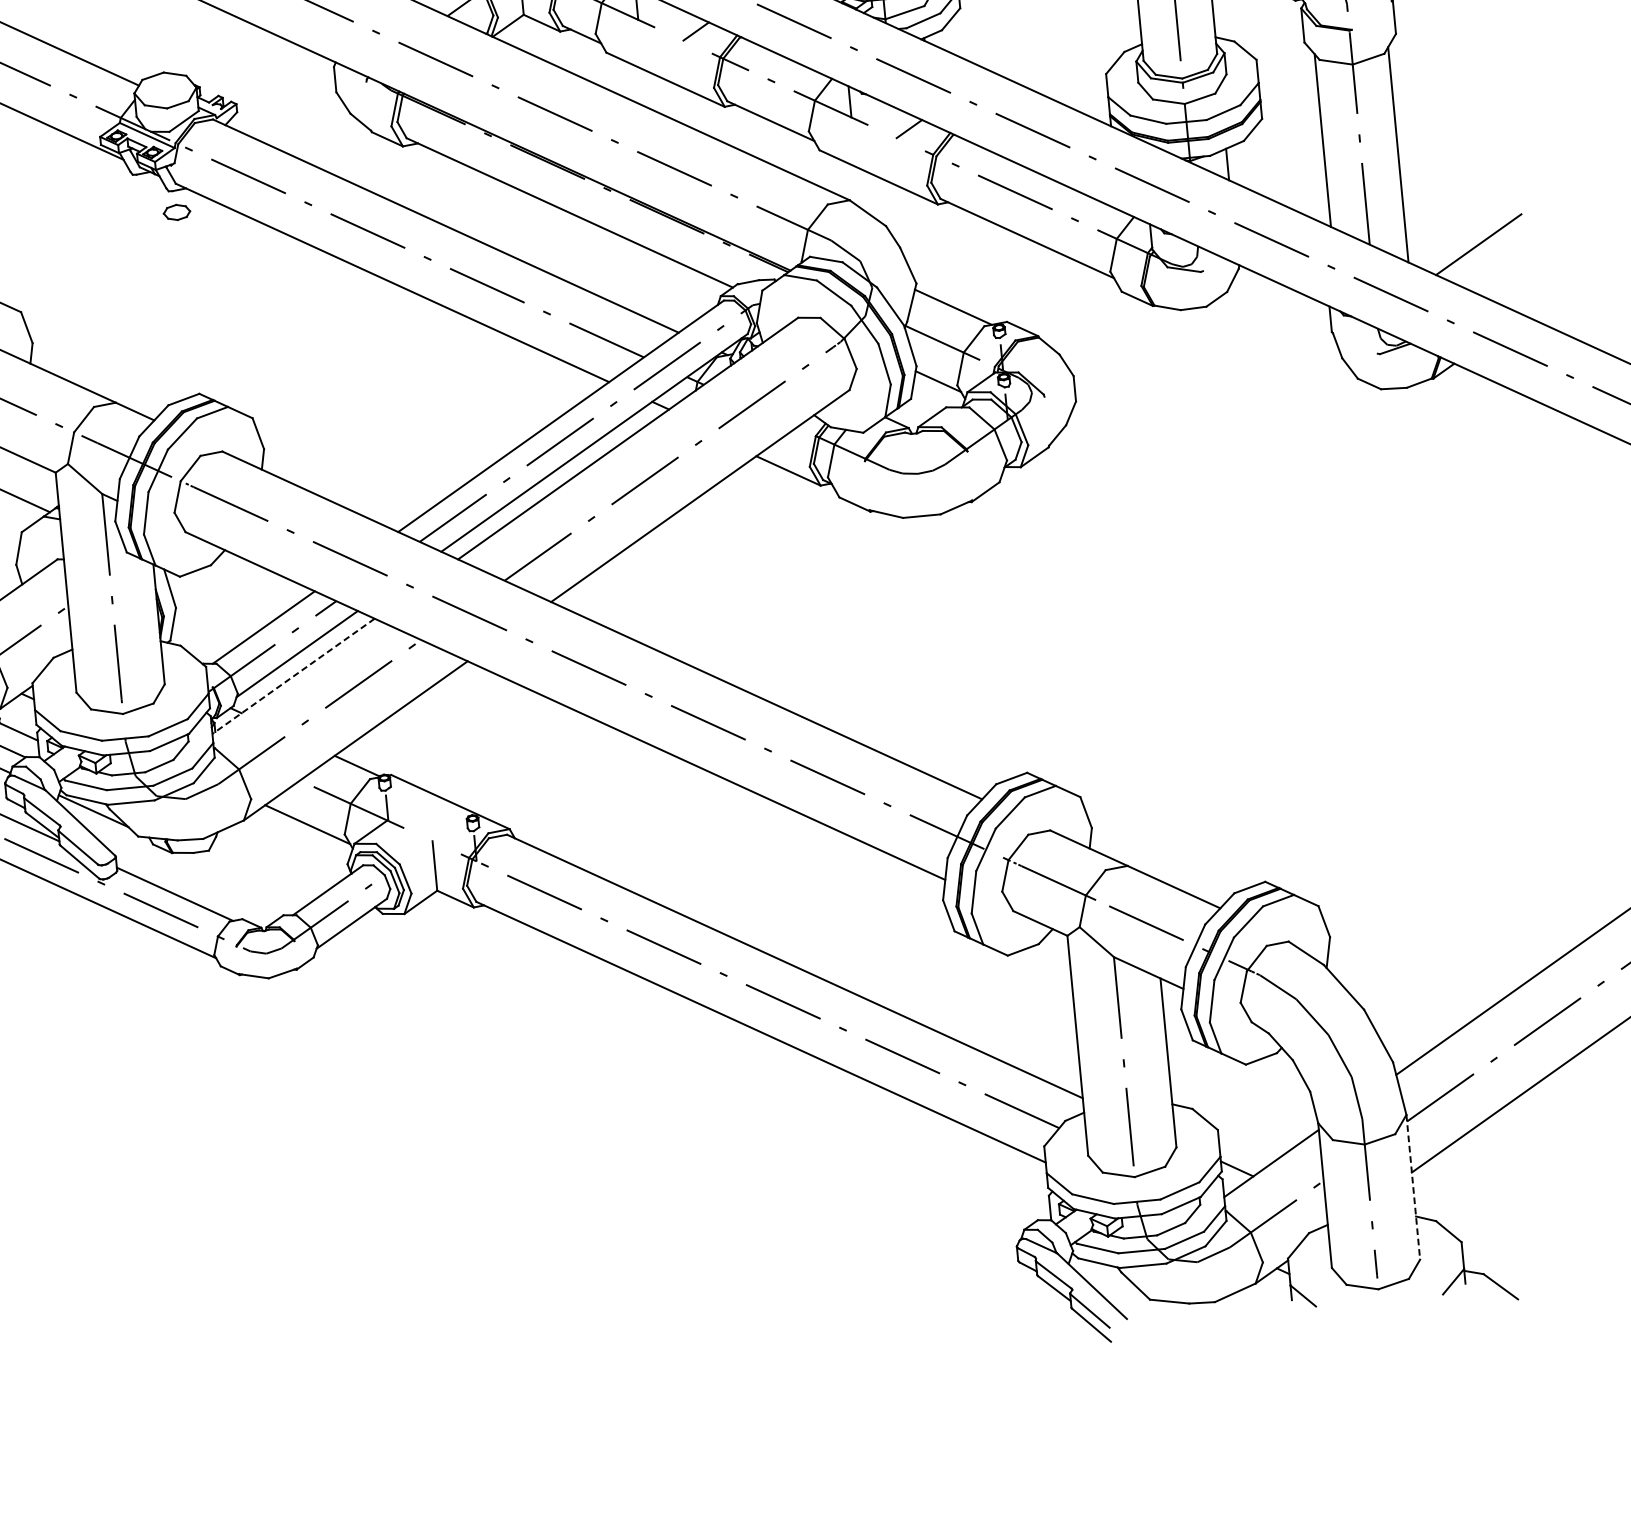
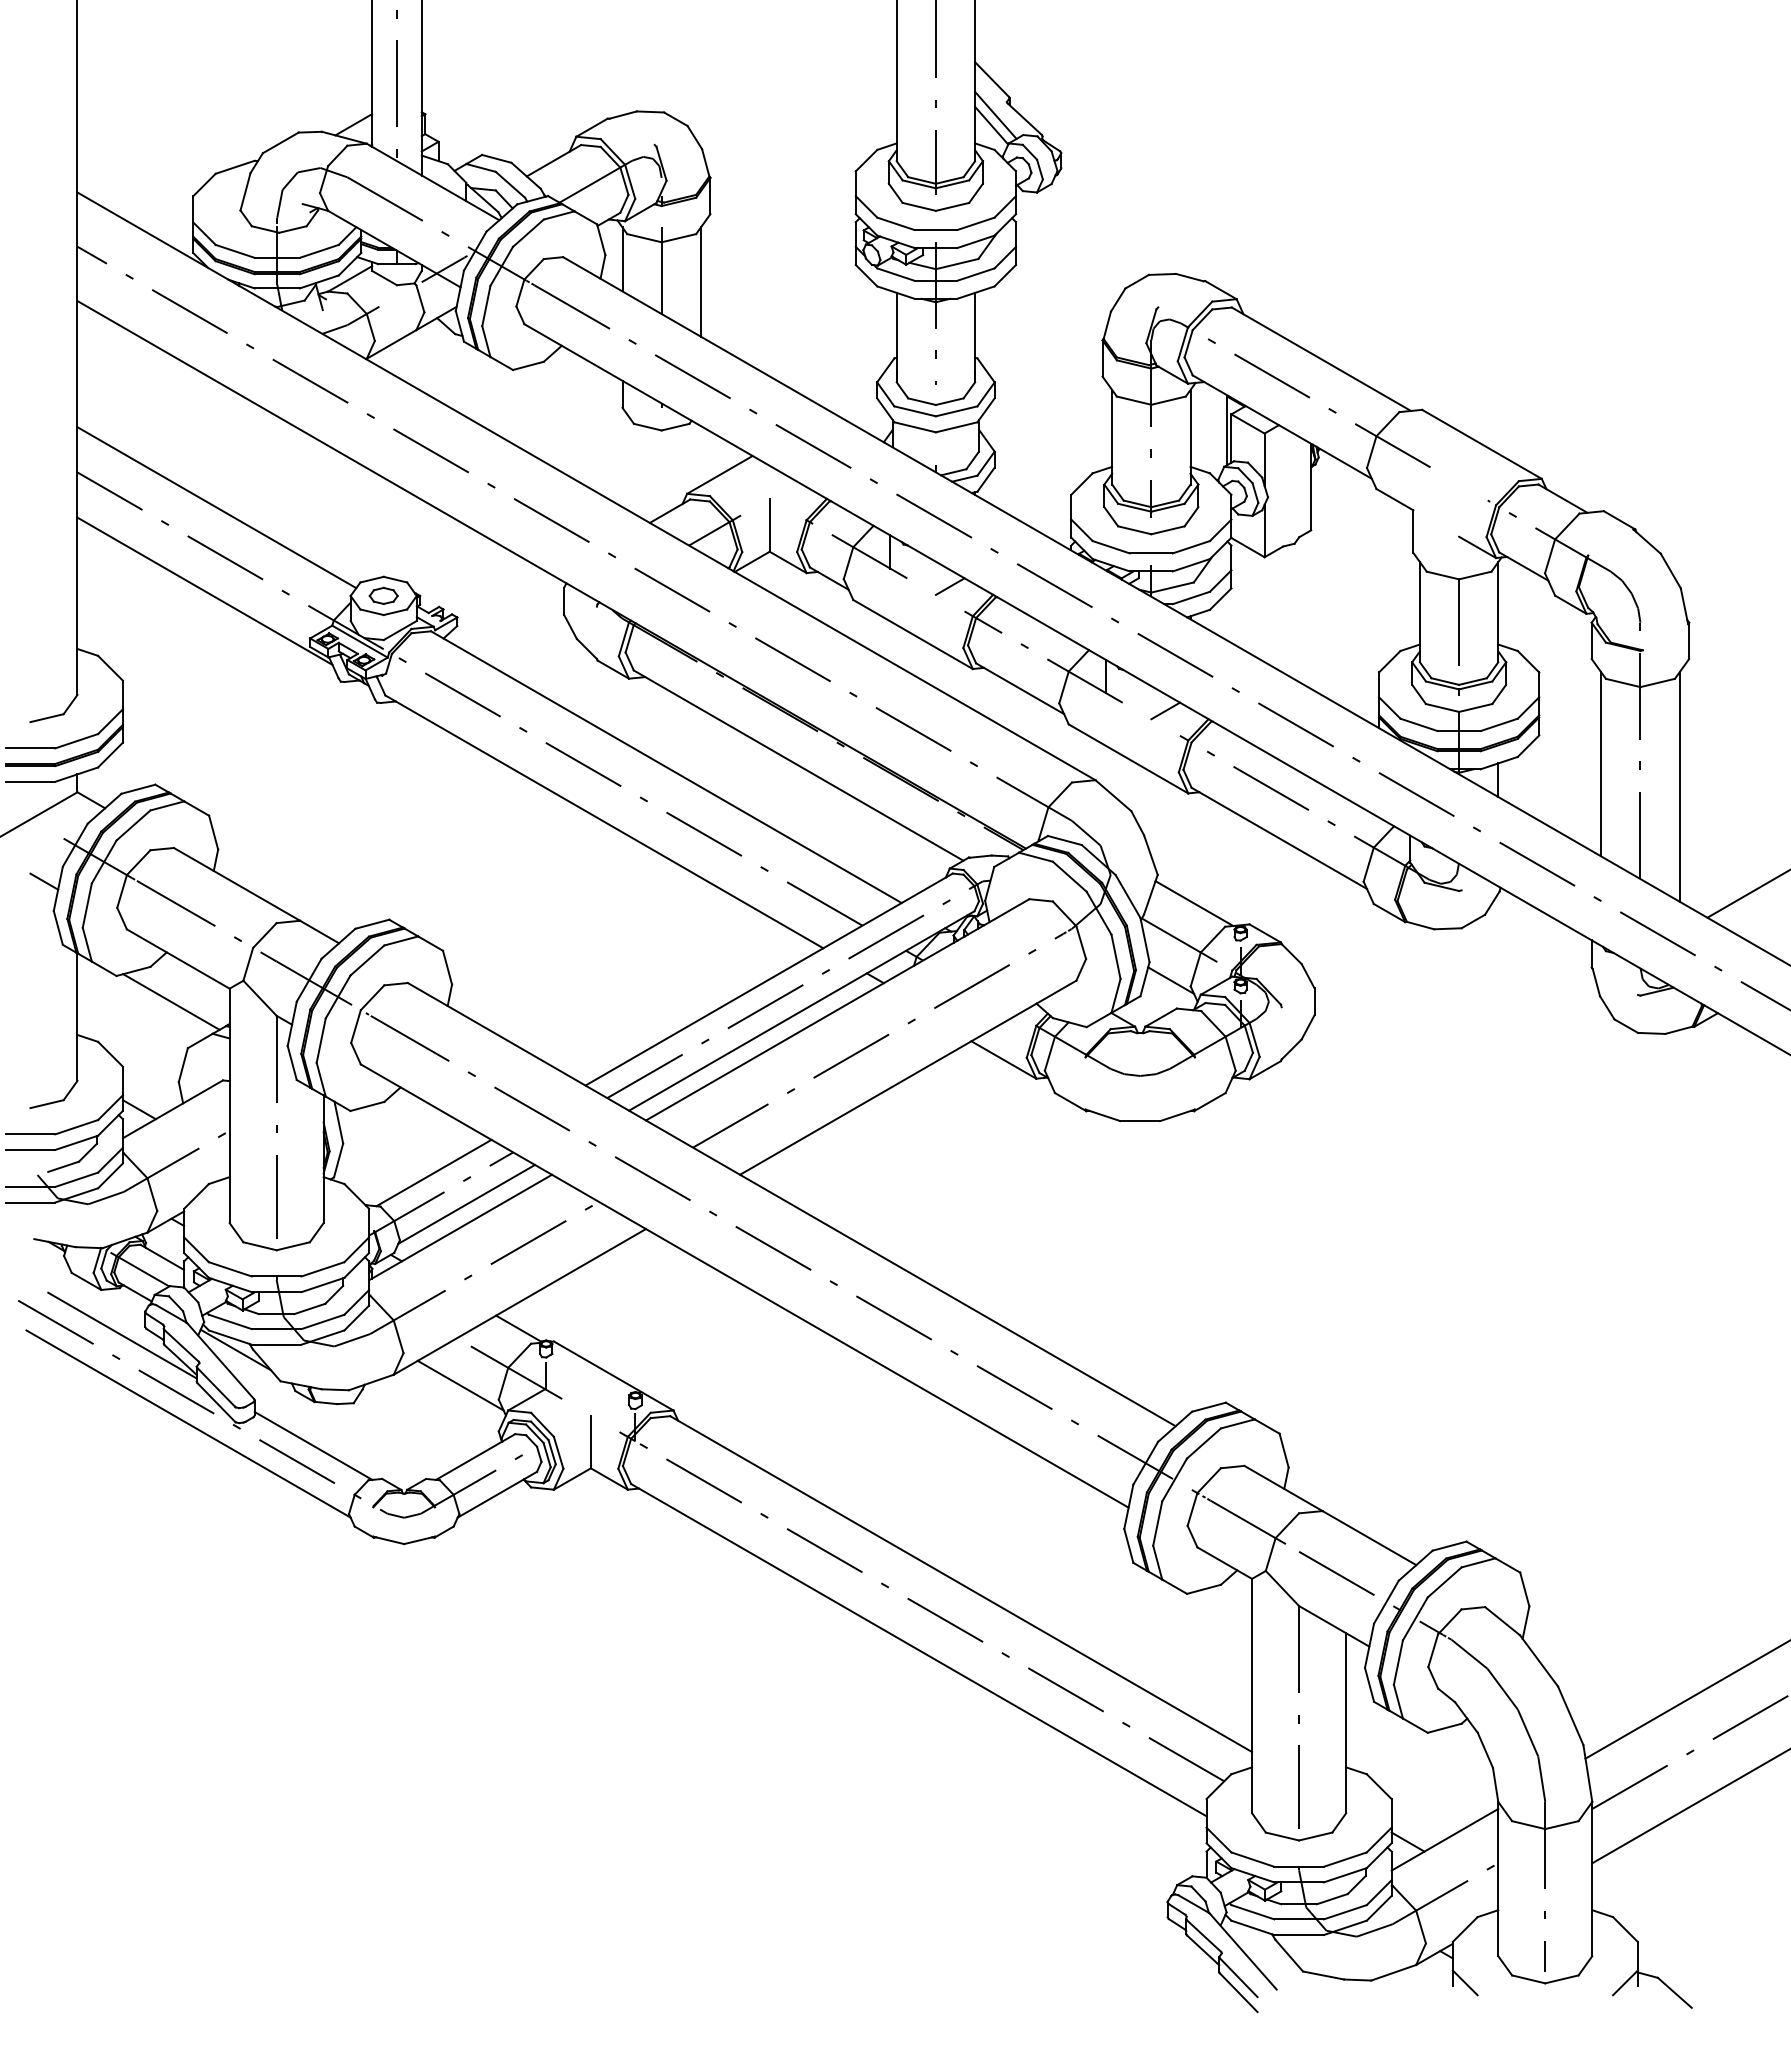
part: (176, 212) -> (383, 595), moved
line: (293, 676) -> (460, 1227), dashed -> solid
line: (1413, 1187) -> (1592, 1879), dashed -> solid

